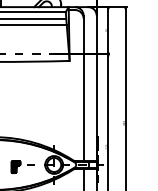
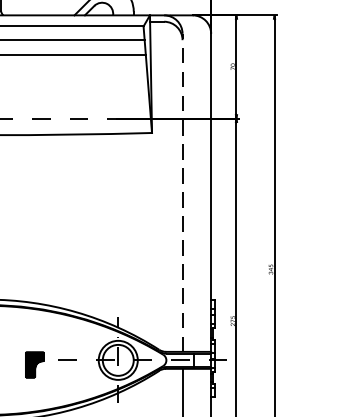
line: (83, 88) -> (182, 193), solid -> dashed

